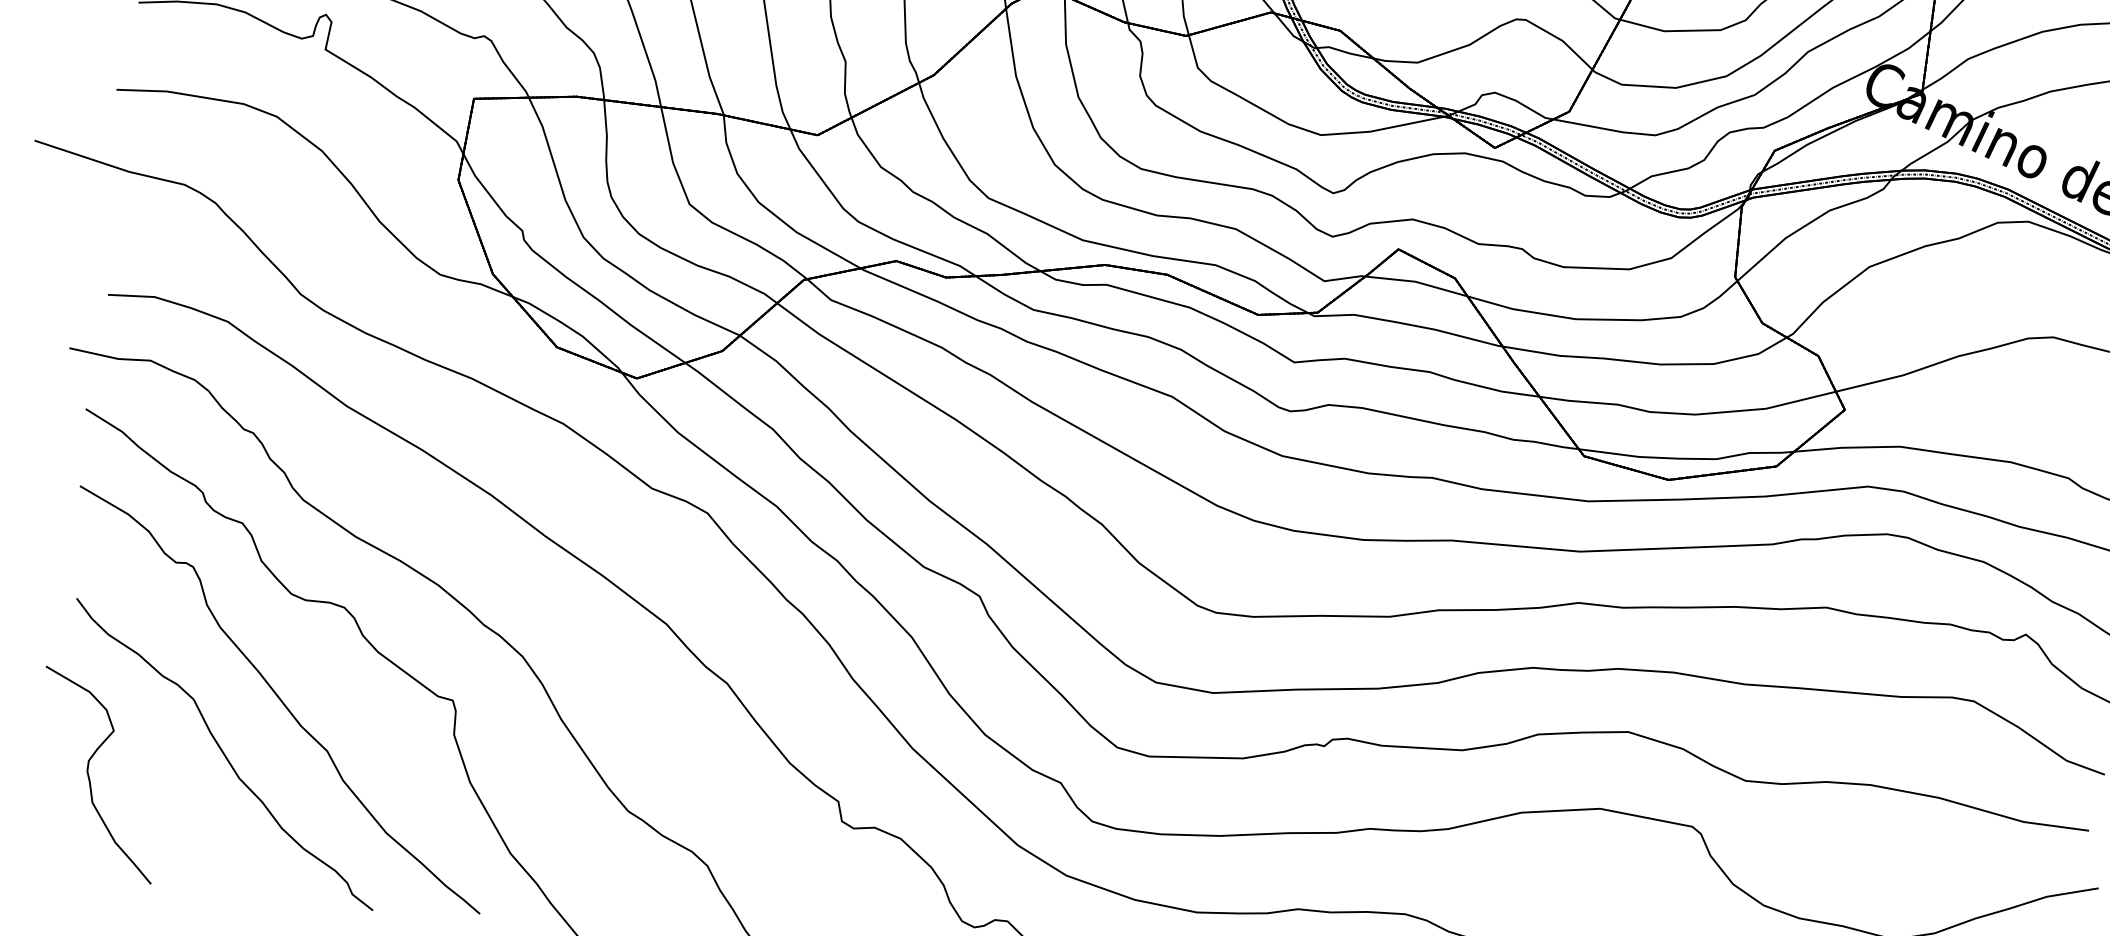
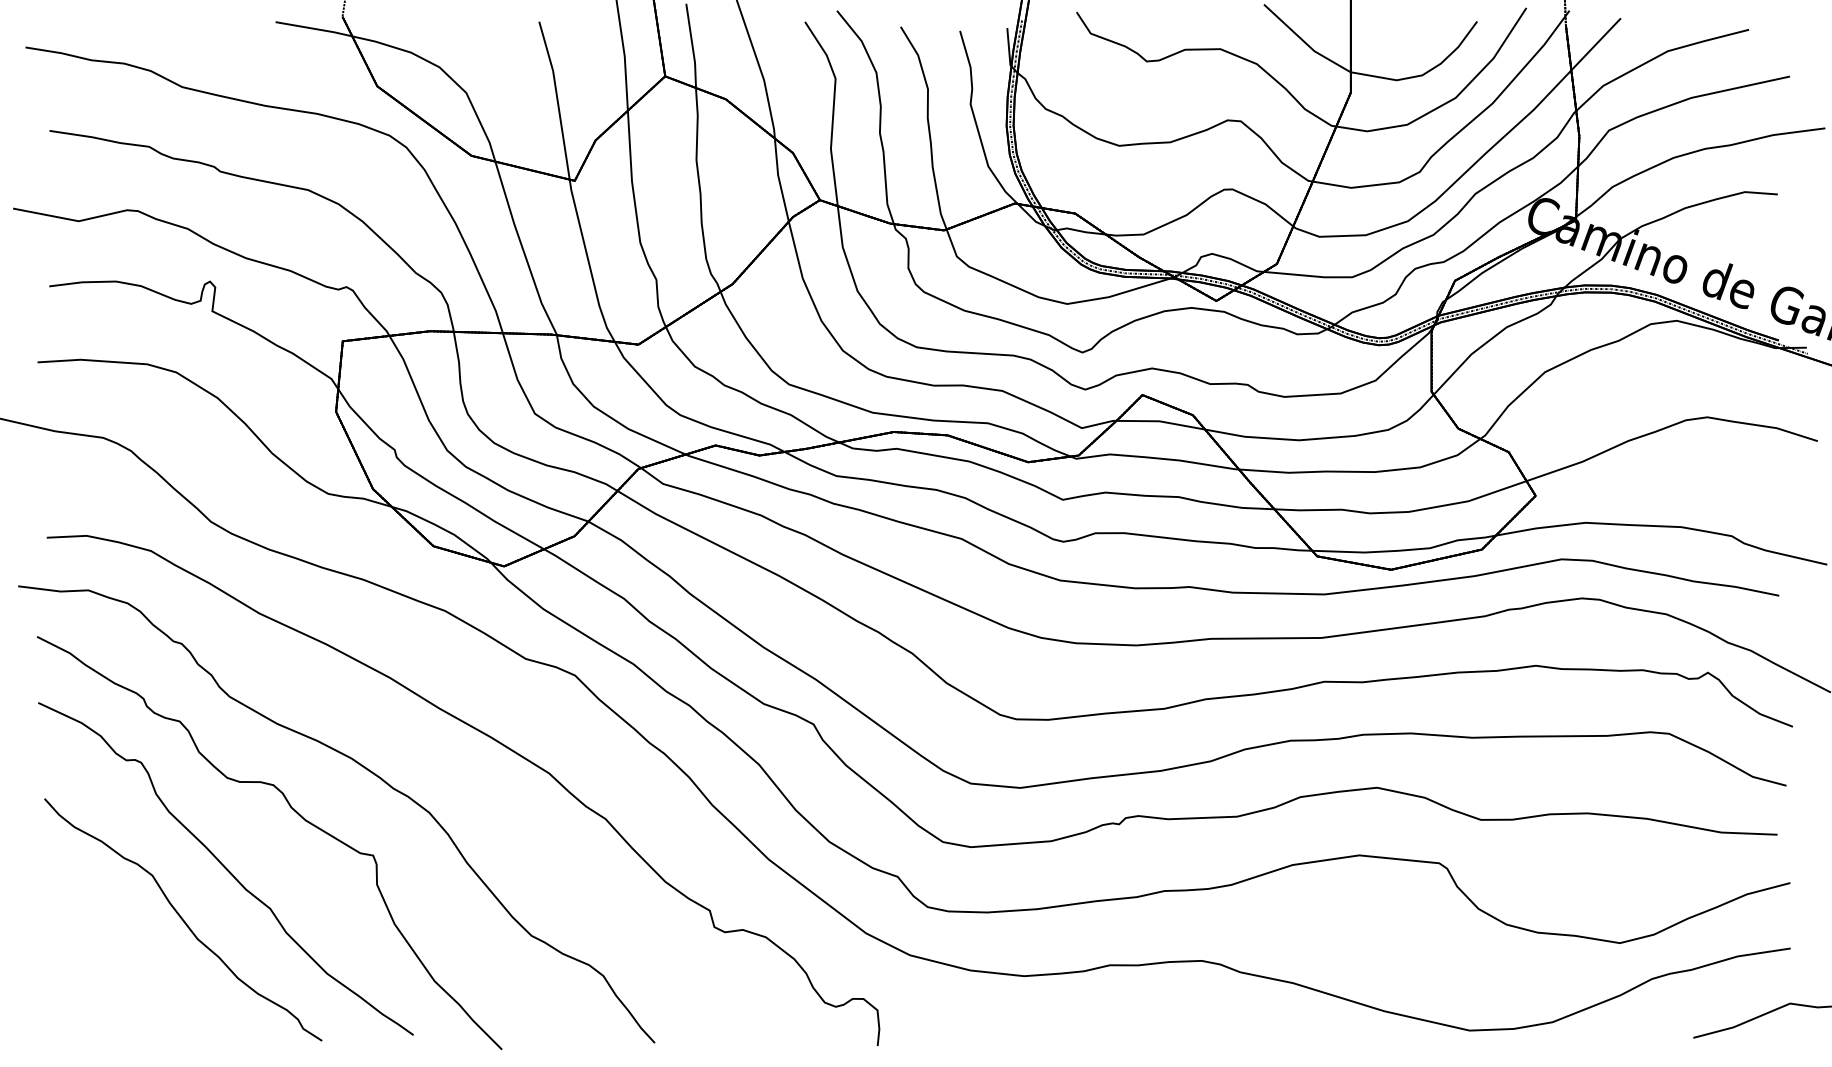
part: (90, 777) -> (70, 950), removed

